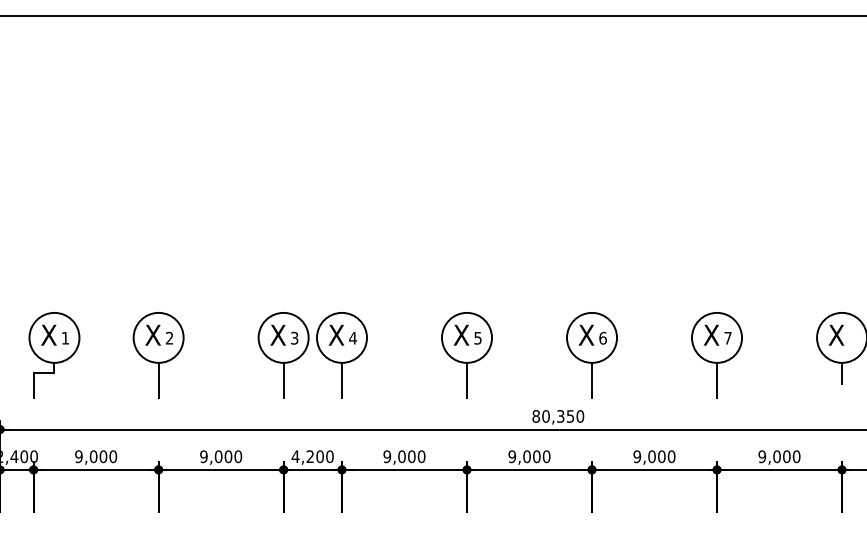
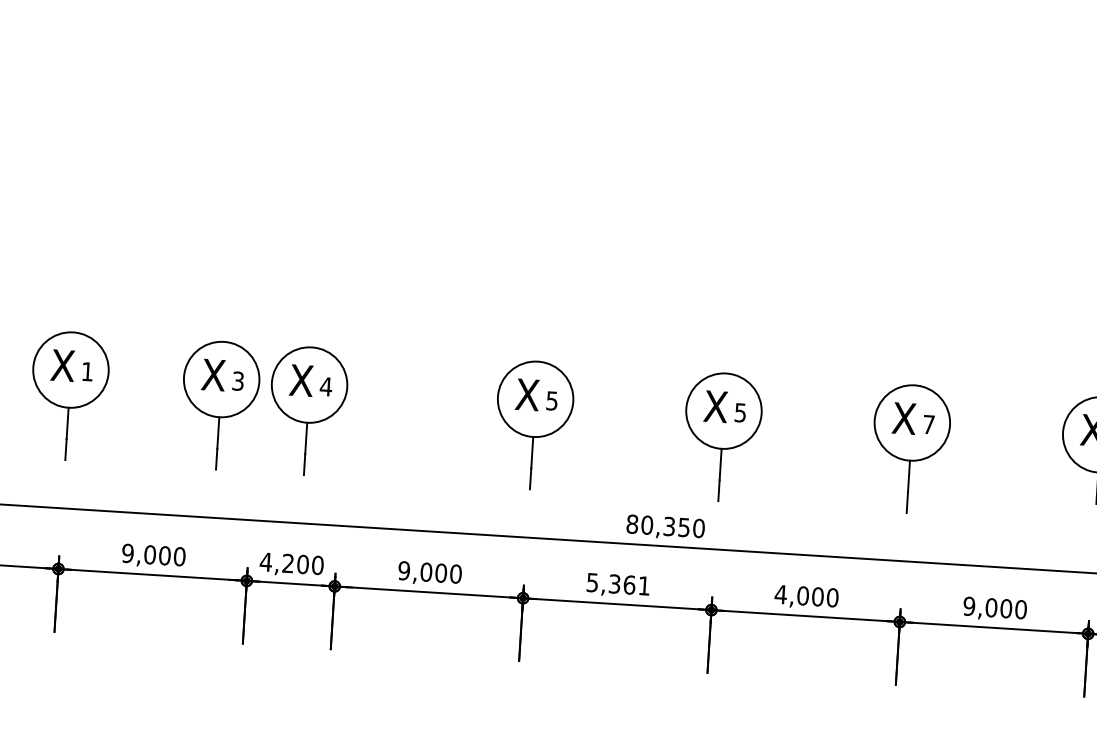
text: (169, 337) -> (87, 370), 2 -> 1
text: (602, 337) -> (739, 411), 6 -> 5
part: (306, 350) -> (254, 400), moved
text: (529, 456) -> (618, 583), 9,000 -> 5,361
text: (637, 456) -> (781, 594), 9,000 -> 4,000

